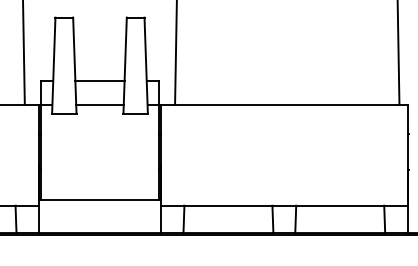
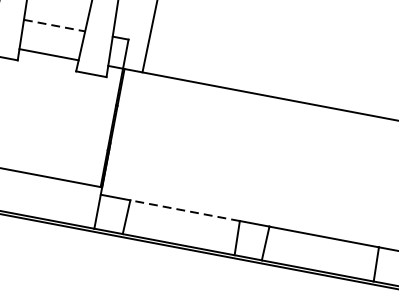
line: (100, 81) -> (55, 26), solid -> dashed
line: (227, 205) -> (184, 210), solid -> dashed

